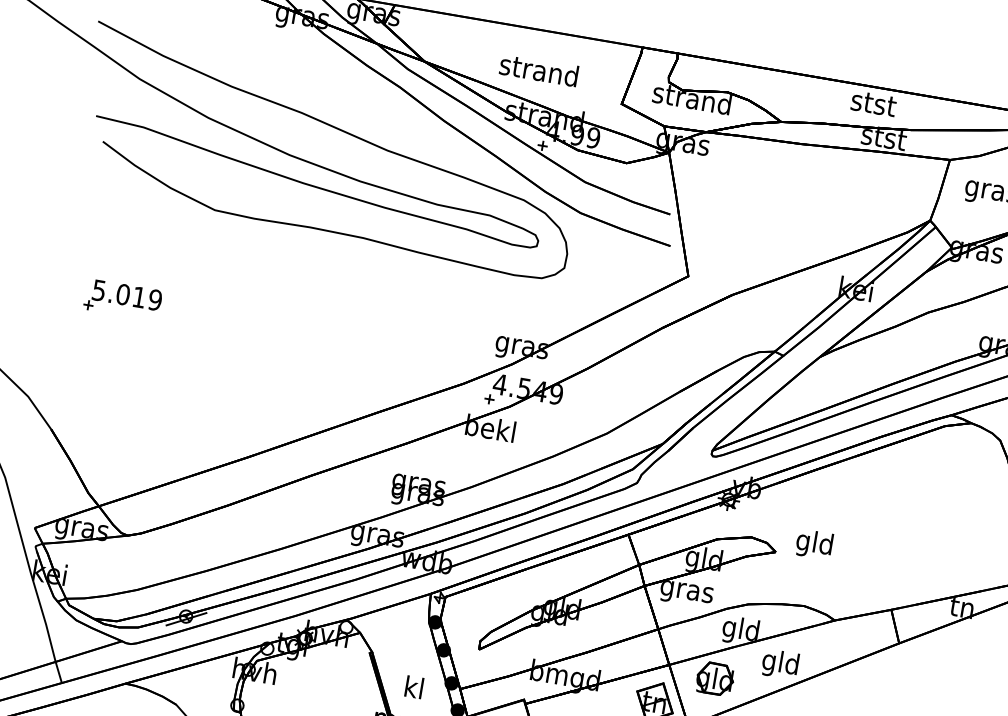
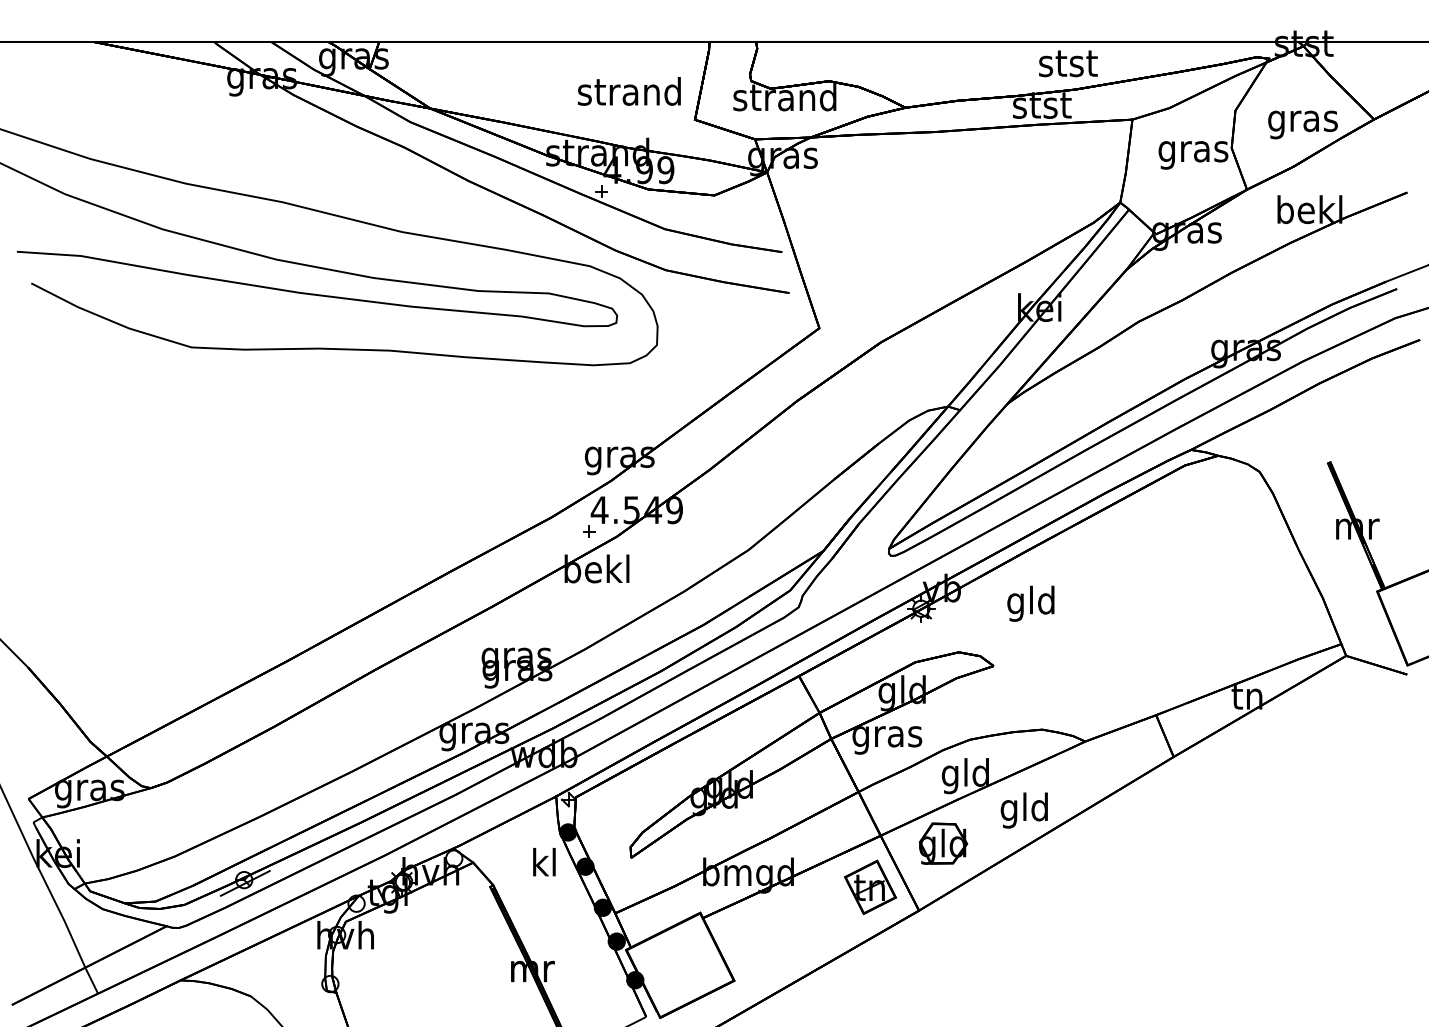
text: (539, 70) -> (629, 91), moved
text: (873, 103) -> (1068, 63), moved
part: (123, 299) -> (92, 483), removed
text: (814, 544) -> (1030, 603), moved
text: (414, 687) -> (544, 862), moved

